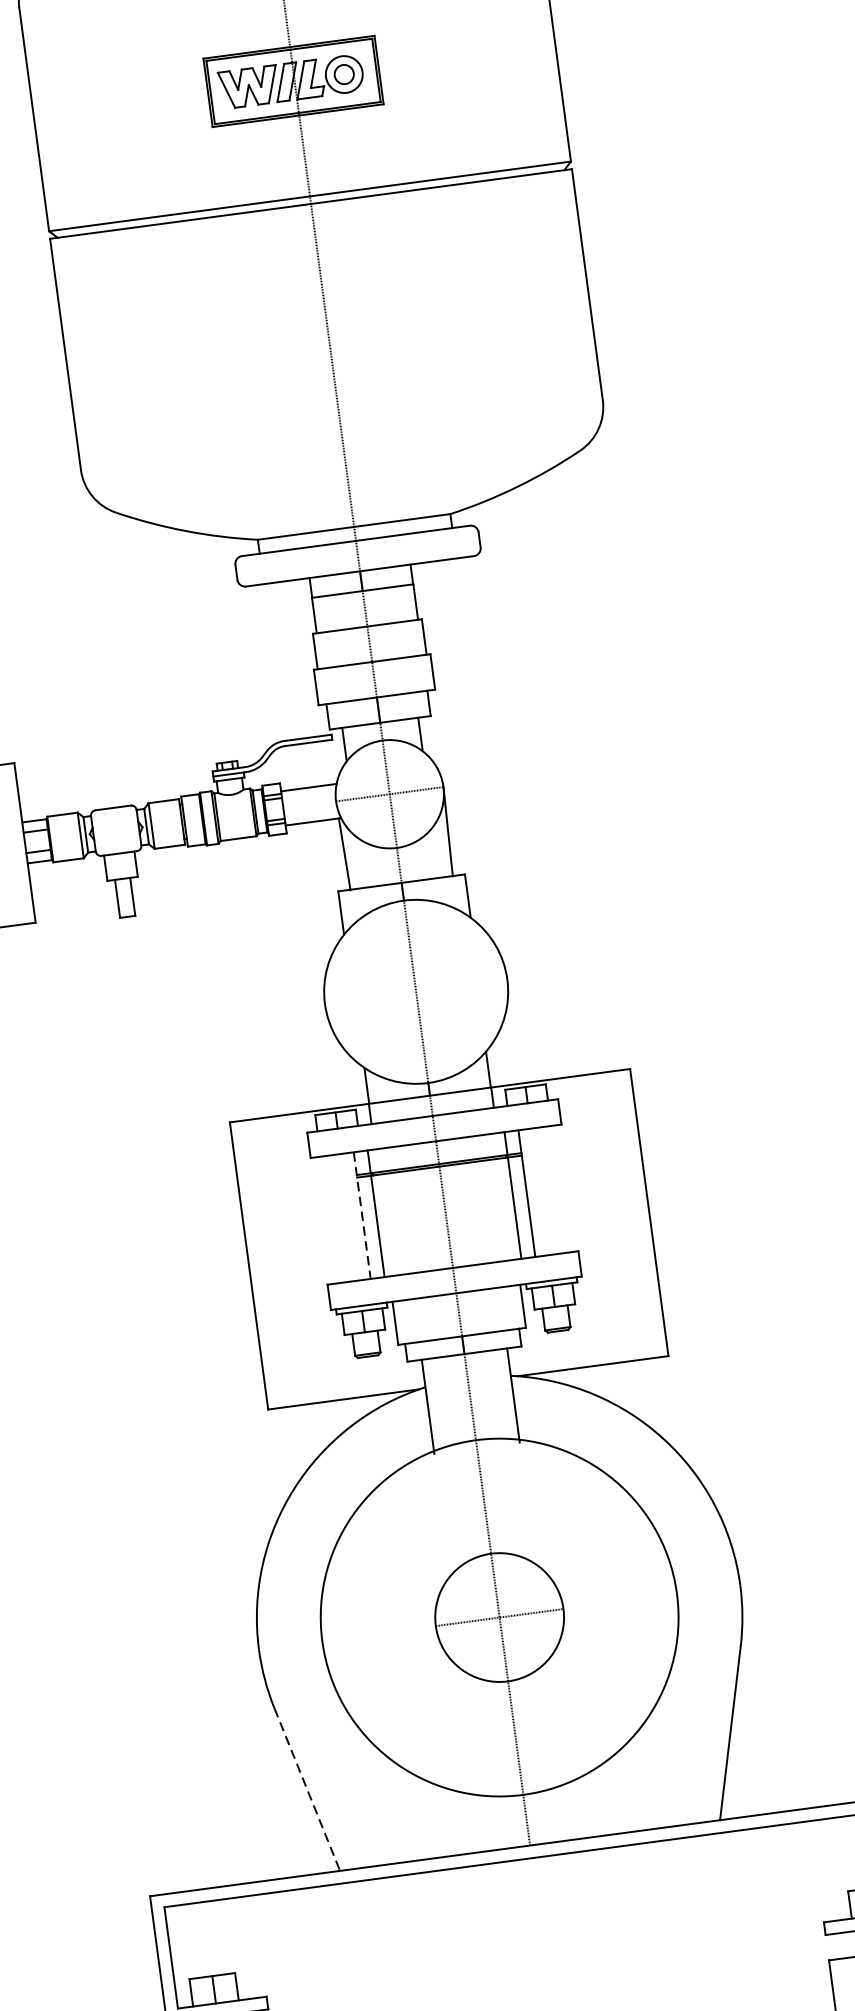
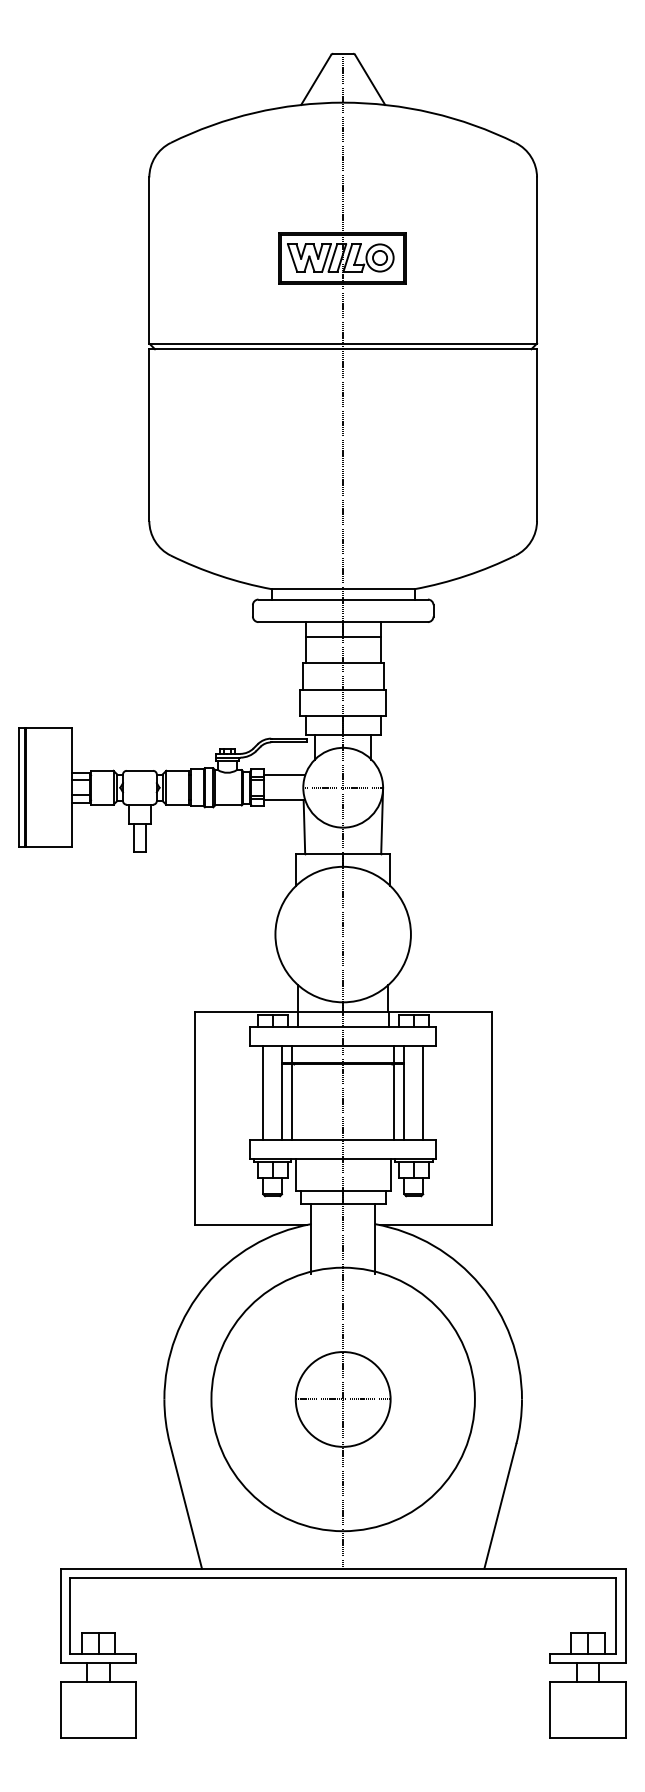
line: (552, 1189) -> (423, 1092), added
line: (363, 1216) -> (282, 1093), dashed -> solid
line: (337, 1218) -> (263, 1092), added
line: (307, 1789) -> (186, 1506), dashed -> solid

